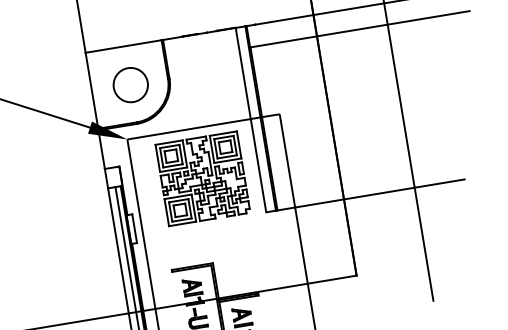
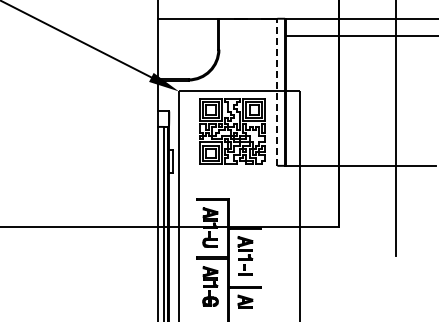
circle: (130, 84) -> (188, 49), removed
line: (251, 120) -> (277, 92), solid -> dashed

